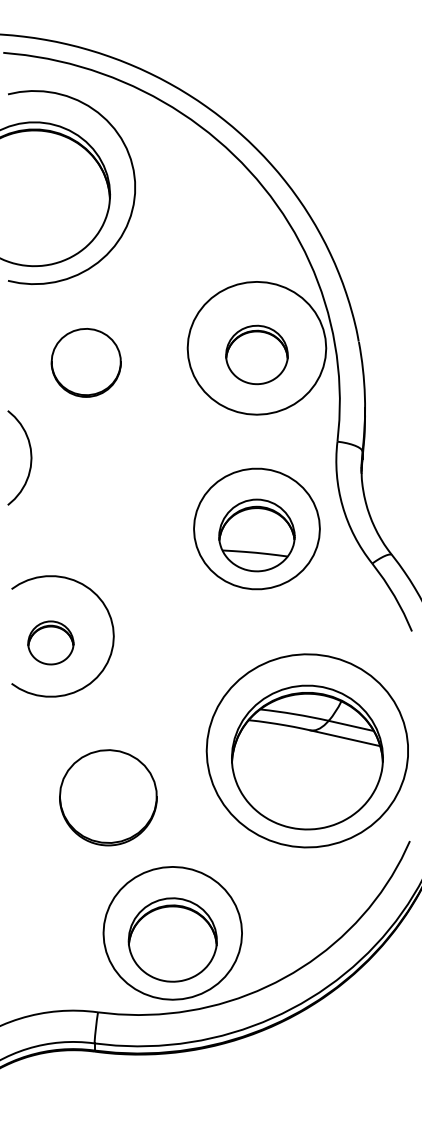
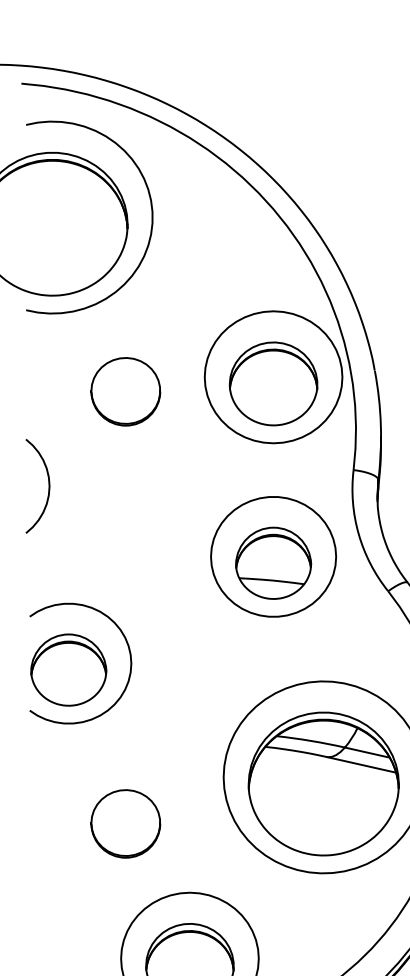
part: (256, 354) -> (273, 383), size x1.43
part: (85, 362) -> (125, 391), moved
part: (50, 642) -> (68, 669), size x1.67
part: (107, 797) -> (125, 823), size x0.71

